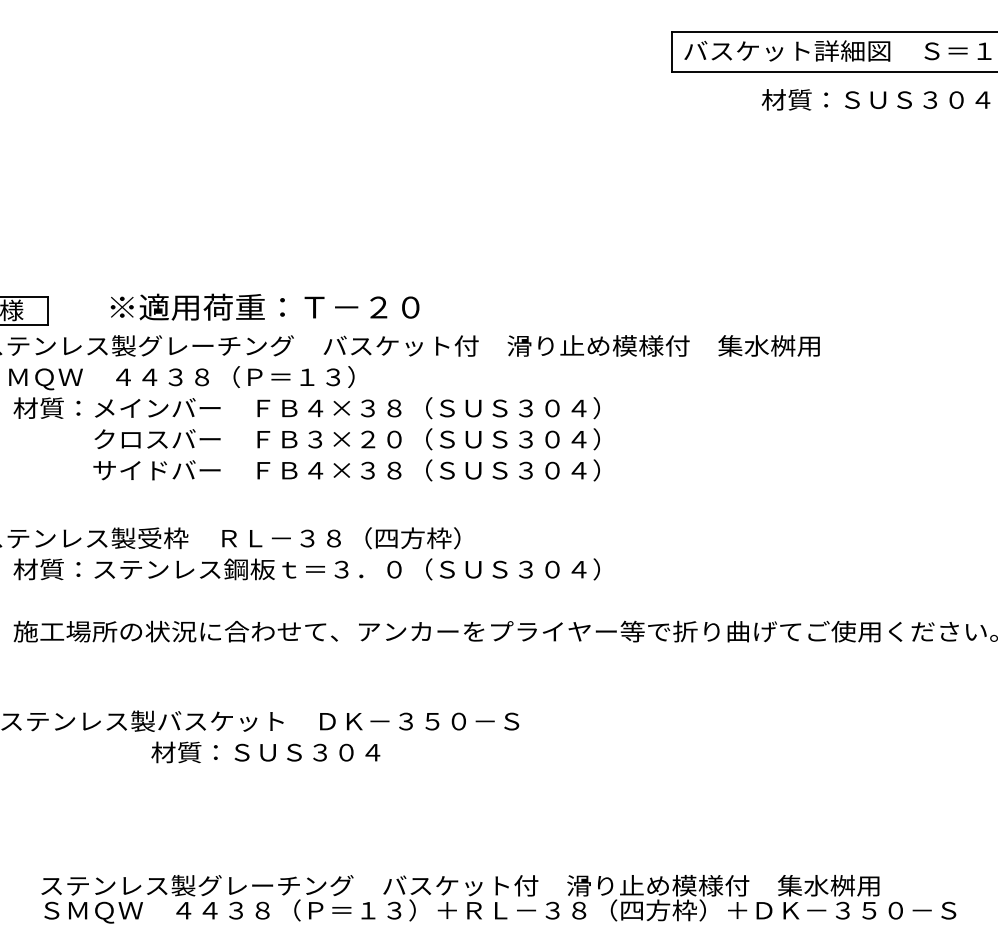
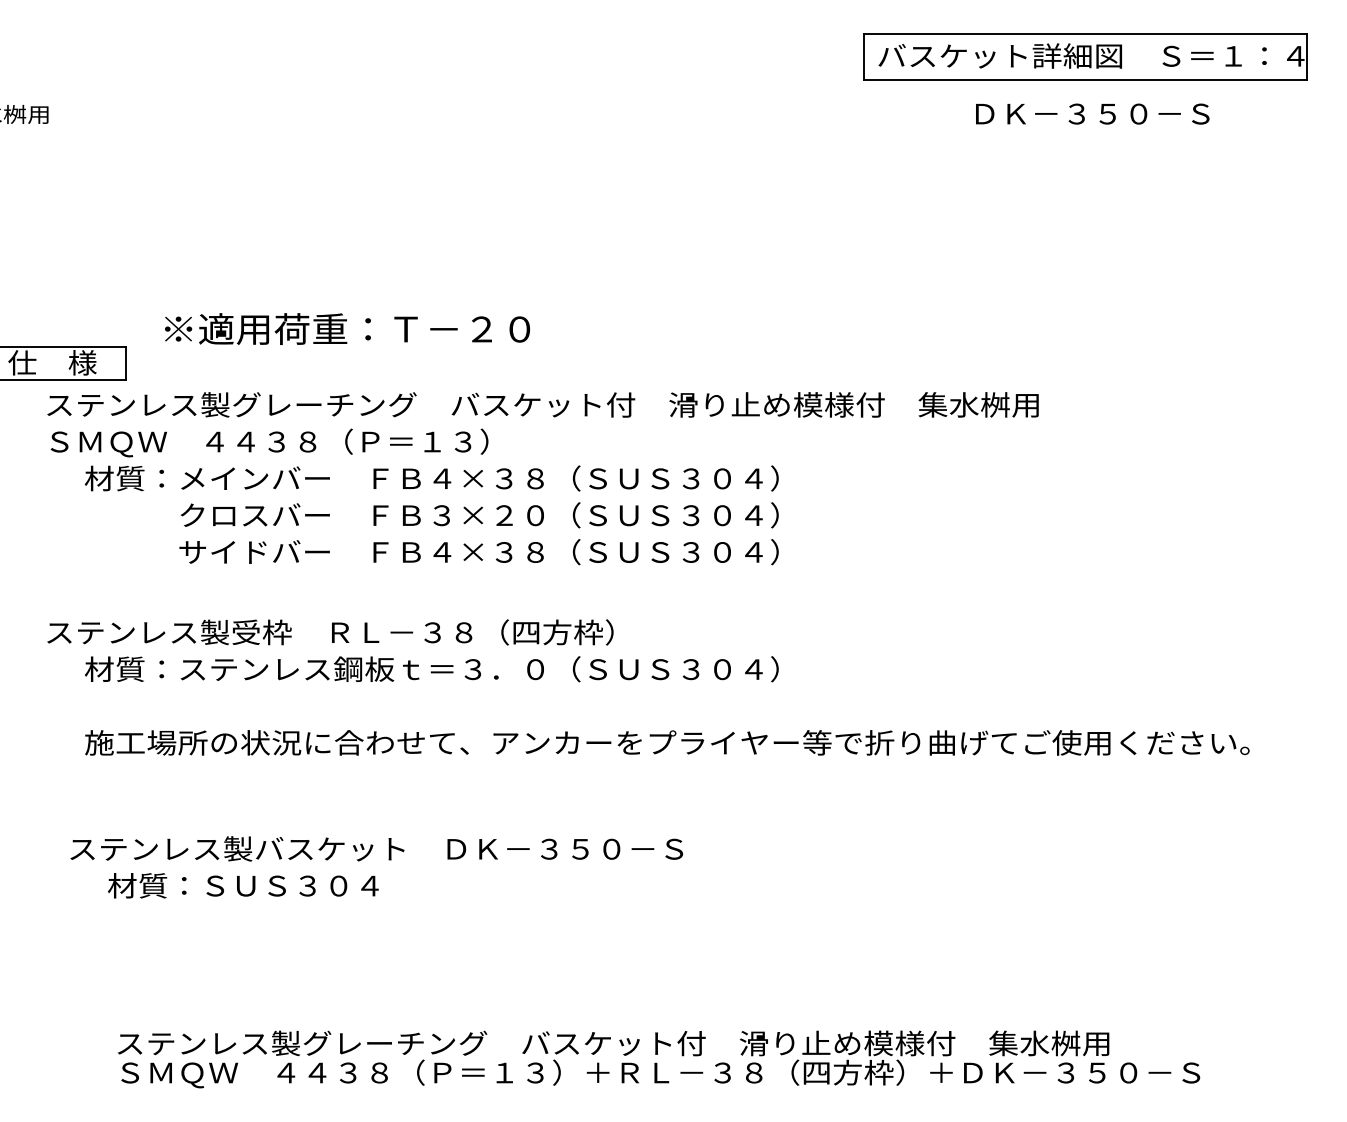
text: (876, 99) -> (1105, 113), 材質：ＳＵＳ３０４ -> ＤＫ－３５０－Ｓ
text: (265, 306) -> (347, 328), moved
text: (265, 752) -> (243, 885), moved

